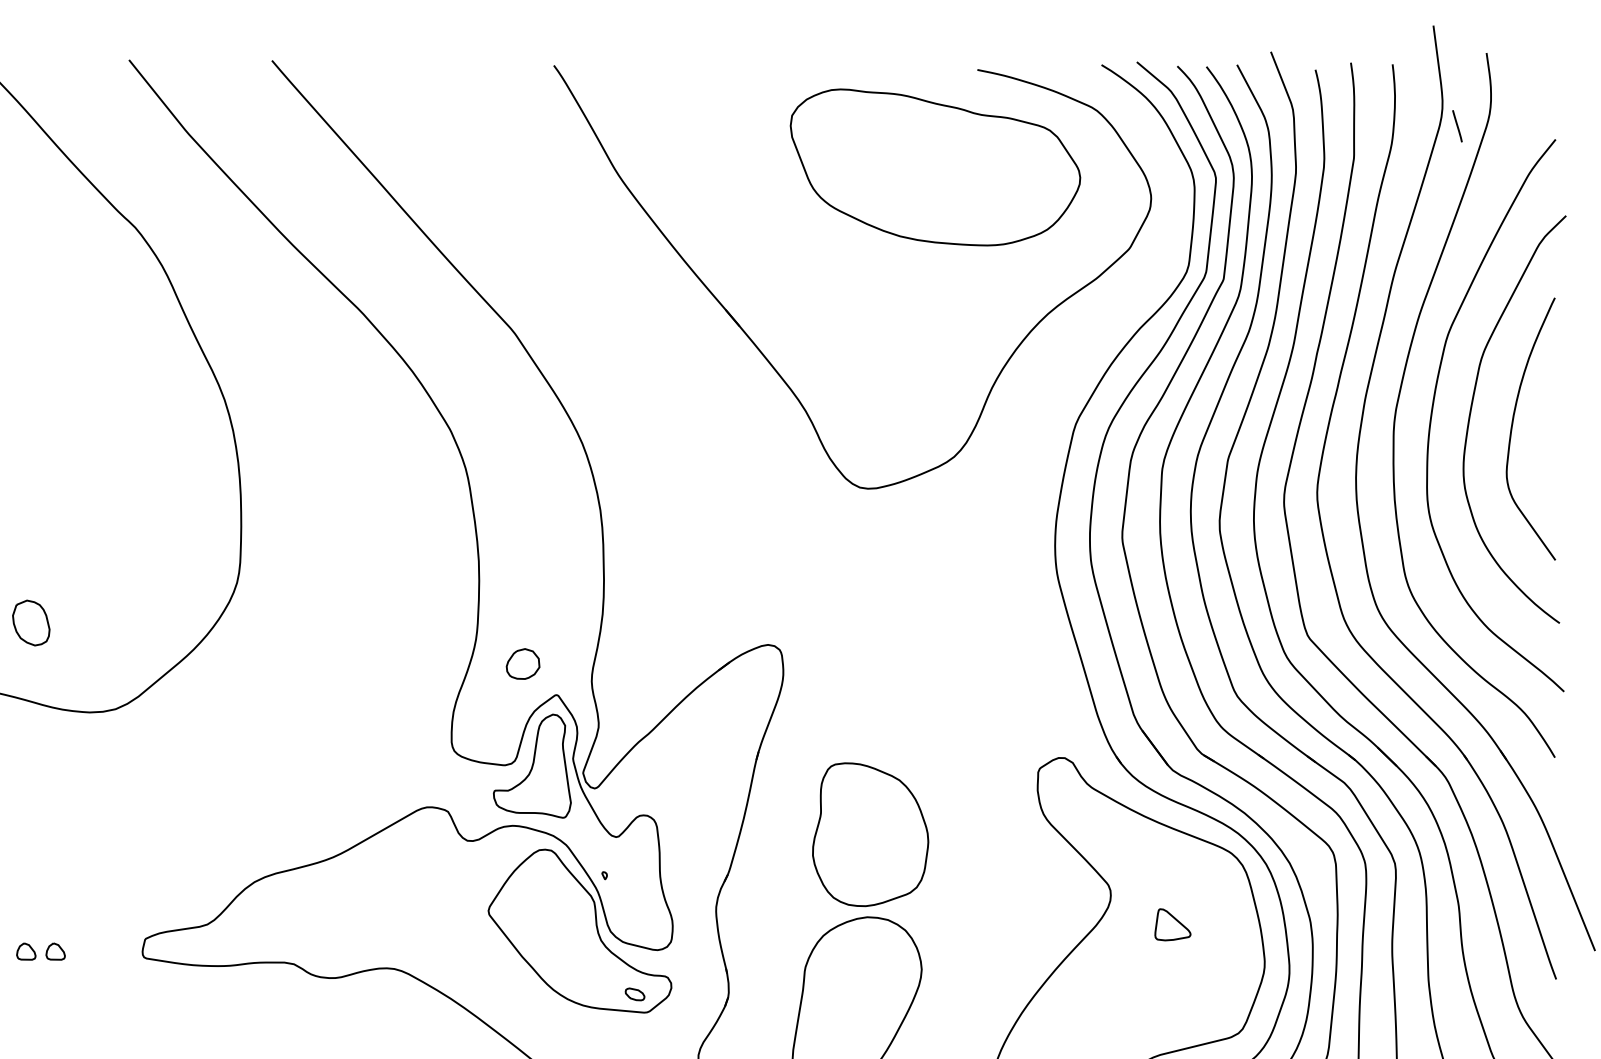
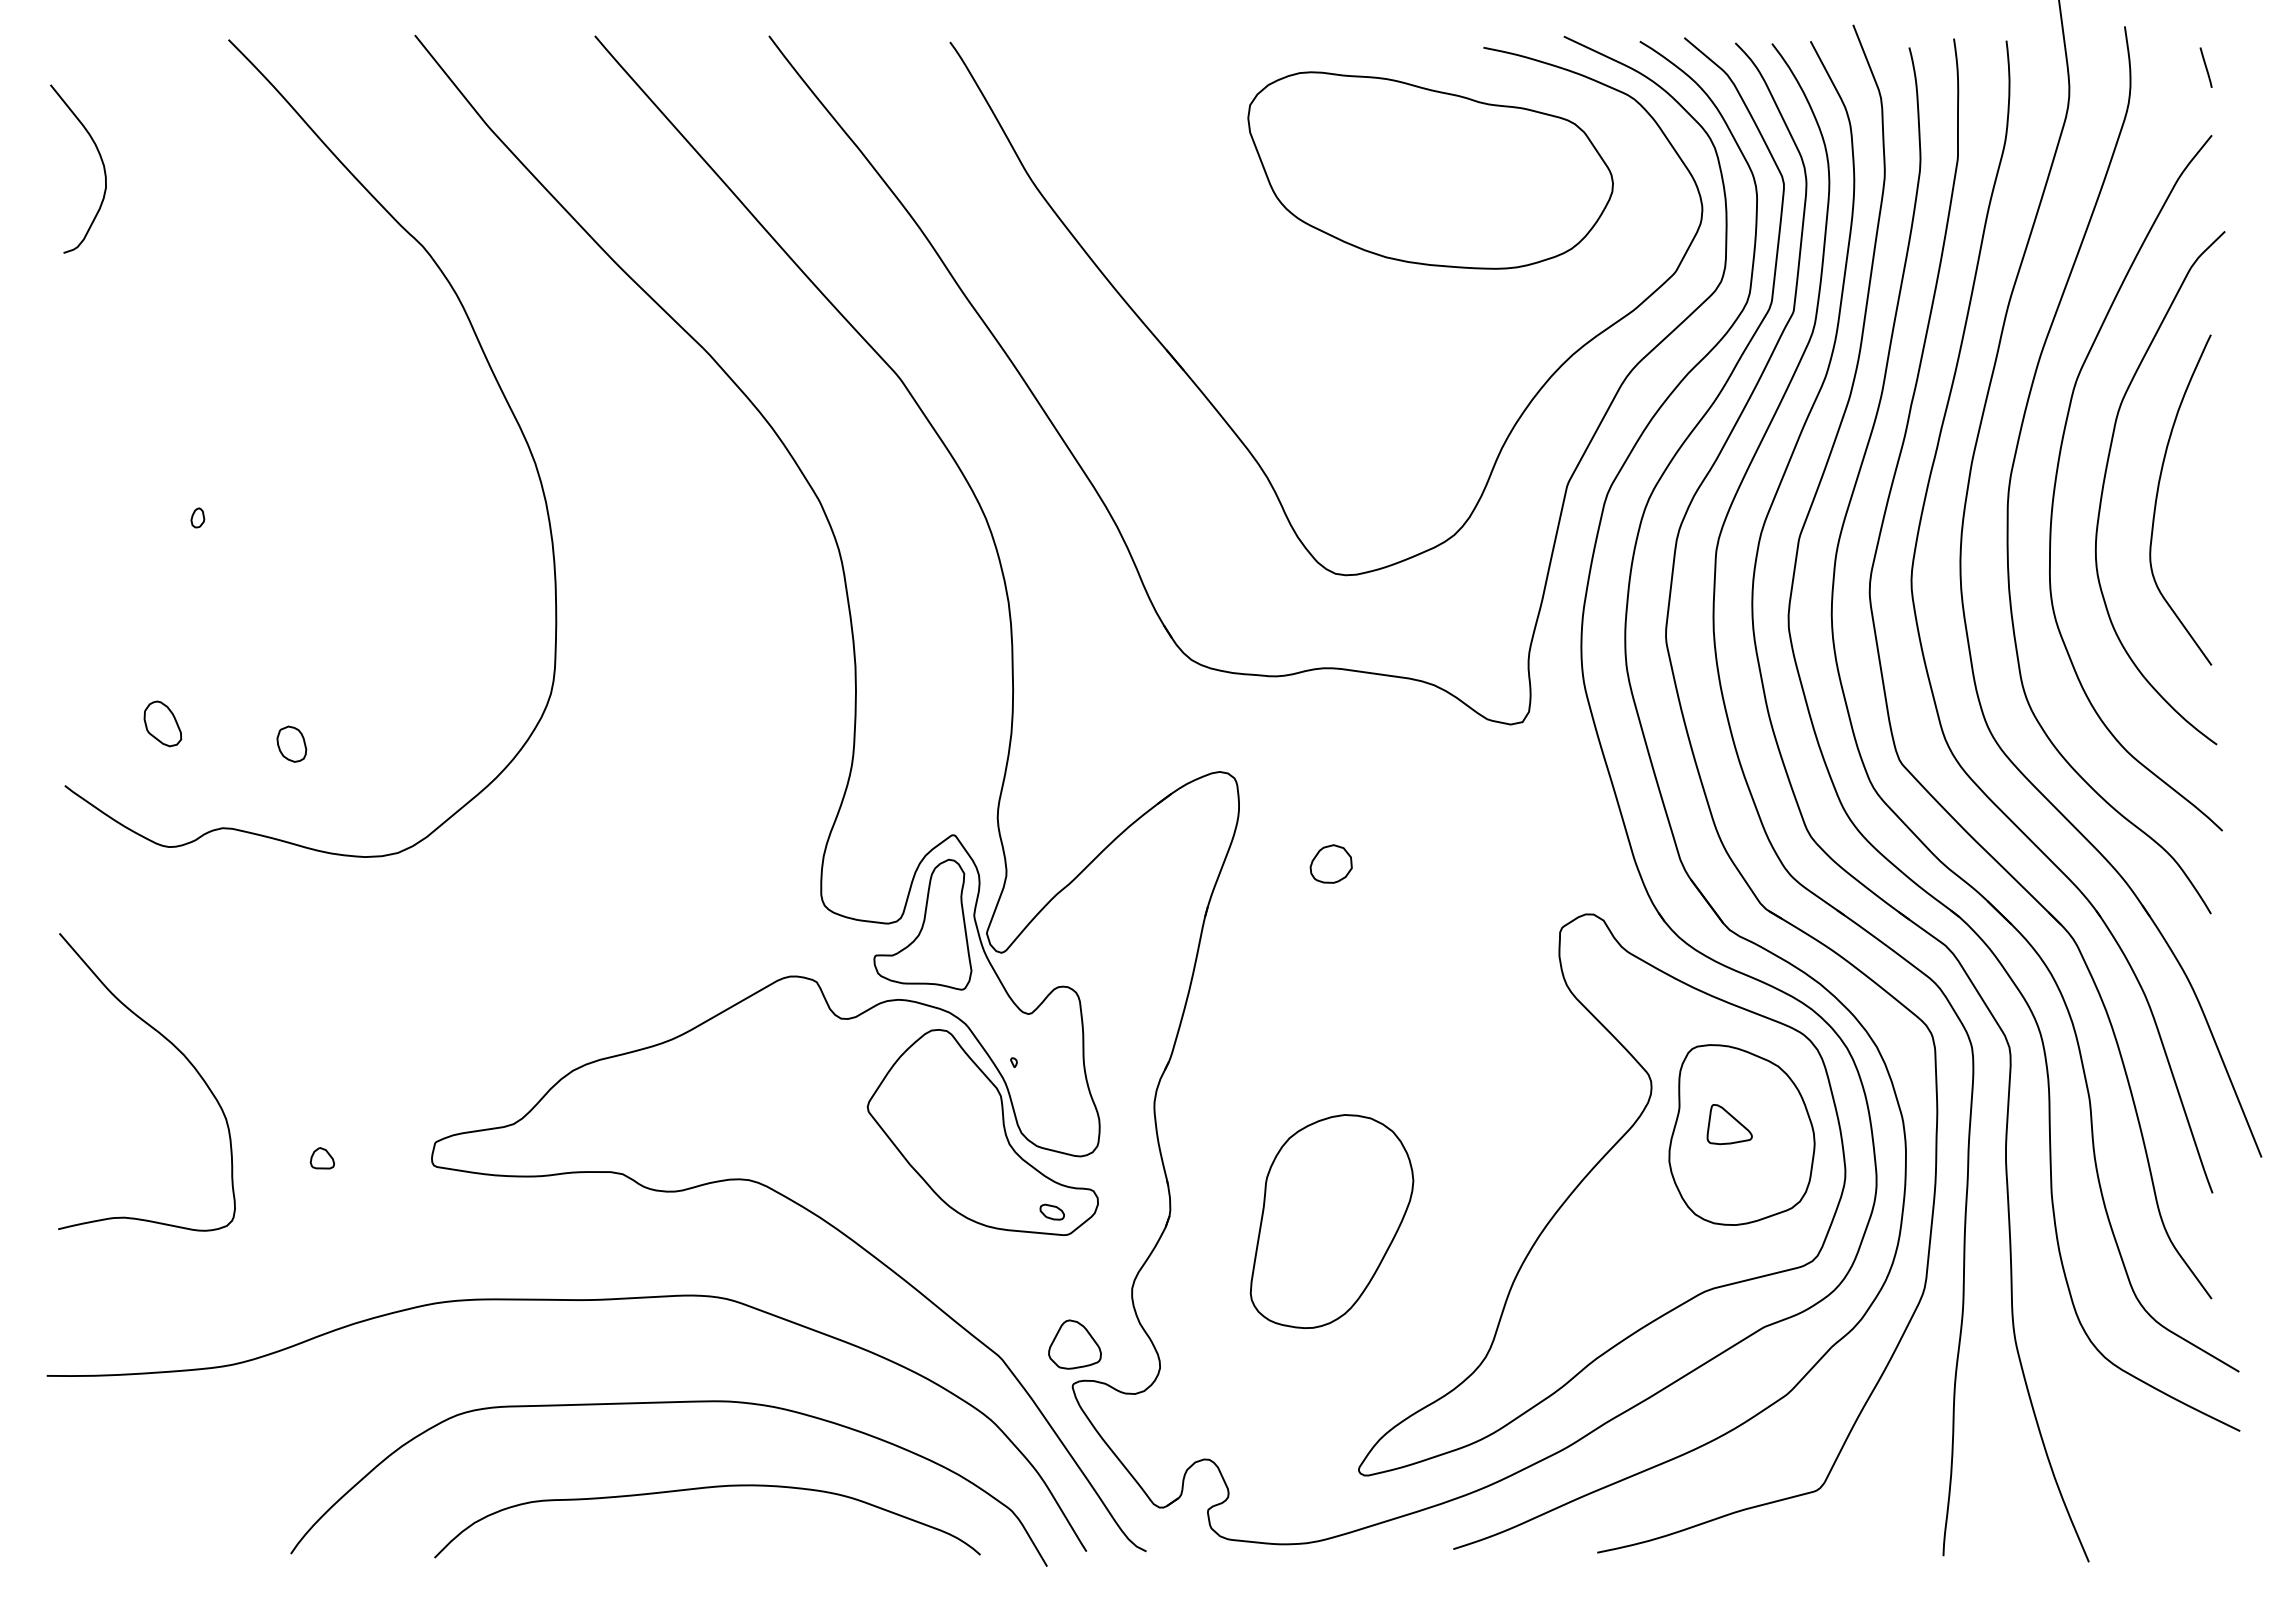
line: (1456, 126) -> (2205, 67), moved
part: (667, 416) -> (1093, 484), added
part: (31, 622) -> (291, 743), size x0.62
part: (522, 663) -> (1330, 863), moved
part: (870, 834) -> (1741, 1134), moved
part: (26, 951) -> (285, 1158), removed

